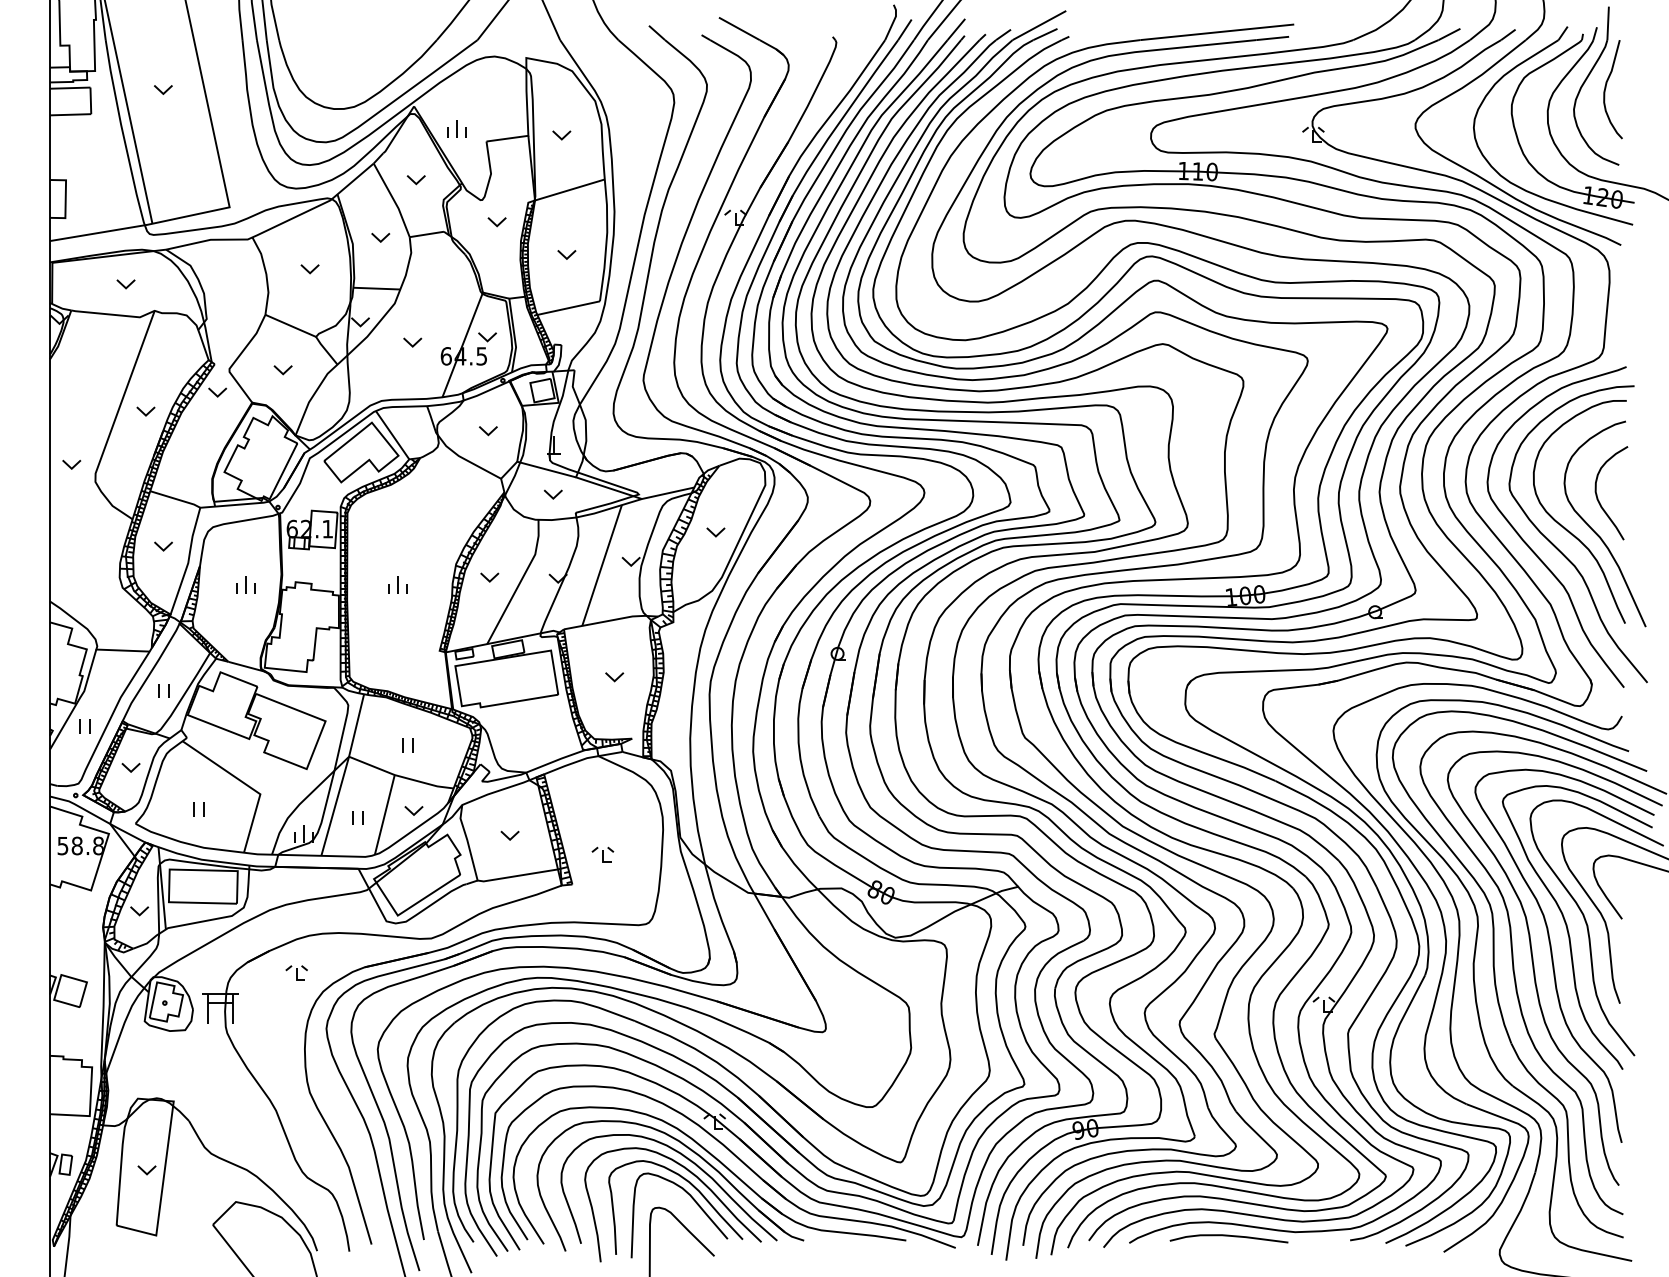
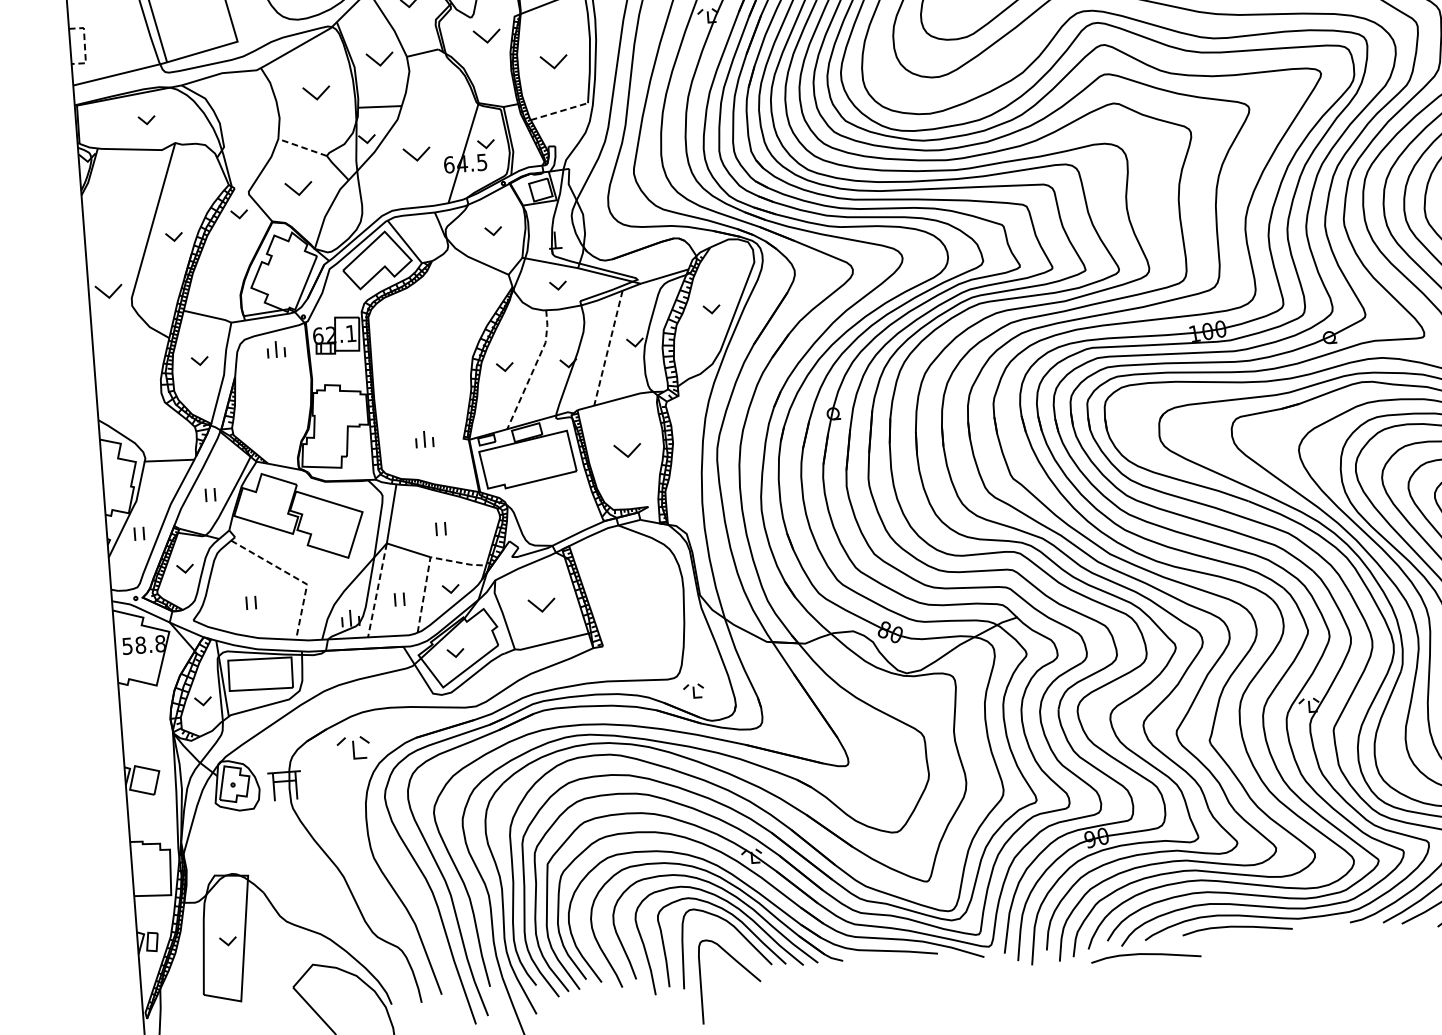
line: (65, 199) -> (84, 45), solid -> dashed
part: (496, 222) -> (486, 37), size x1.6
part: (380, 237) -> (379, 59), size x1.6
part: (566, 254) -> (553, 61), size x1.6
part: (309, 269) -> (316, 93), size x1.6
line: (569, 308) -> (560, 111), solid -> dashed
line: (290, 325) -> (302, 147), solid -> dashed
part: (412, 342) -> (416, 154), size x1.6
part: (282, 370) -> (298, 189), size x1.6
part: (71, 464) -> (108, 291), size x1.6
line: (602, 565) -> (608, 348), solid -> dashed
line: (520, 582) -> (533, 369), solid -> dashed
part: (245, 584) -> (275, 348), moved
part: (397, 584) -> (424, 438), moved
part: (614, 677) -> (627, 451), size x1.6
line: (392, 784) -> (429, 566), solid -> dashed
line: (247, 785) -> (294, 577), solid -> dashed
line: (335, 806) -> (377, 590), solid -> dashed
part: (509, 835) -> (541, 605), size x1.6
part: (602, 854) -> (693, 691), moved
part: (413, 879) -> (455, 652), added
part: (296, 972) -> (353, 747), size x1.6
curve: (1128, 1258) -> (1145, 954), added

